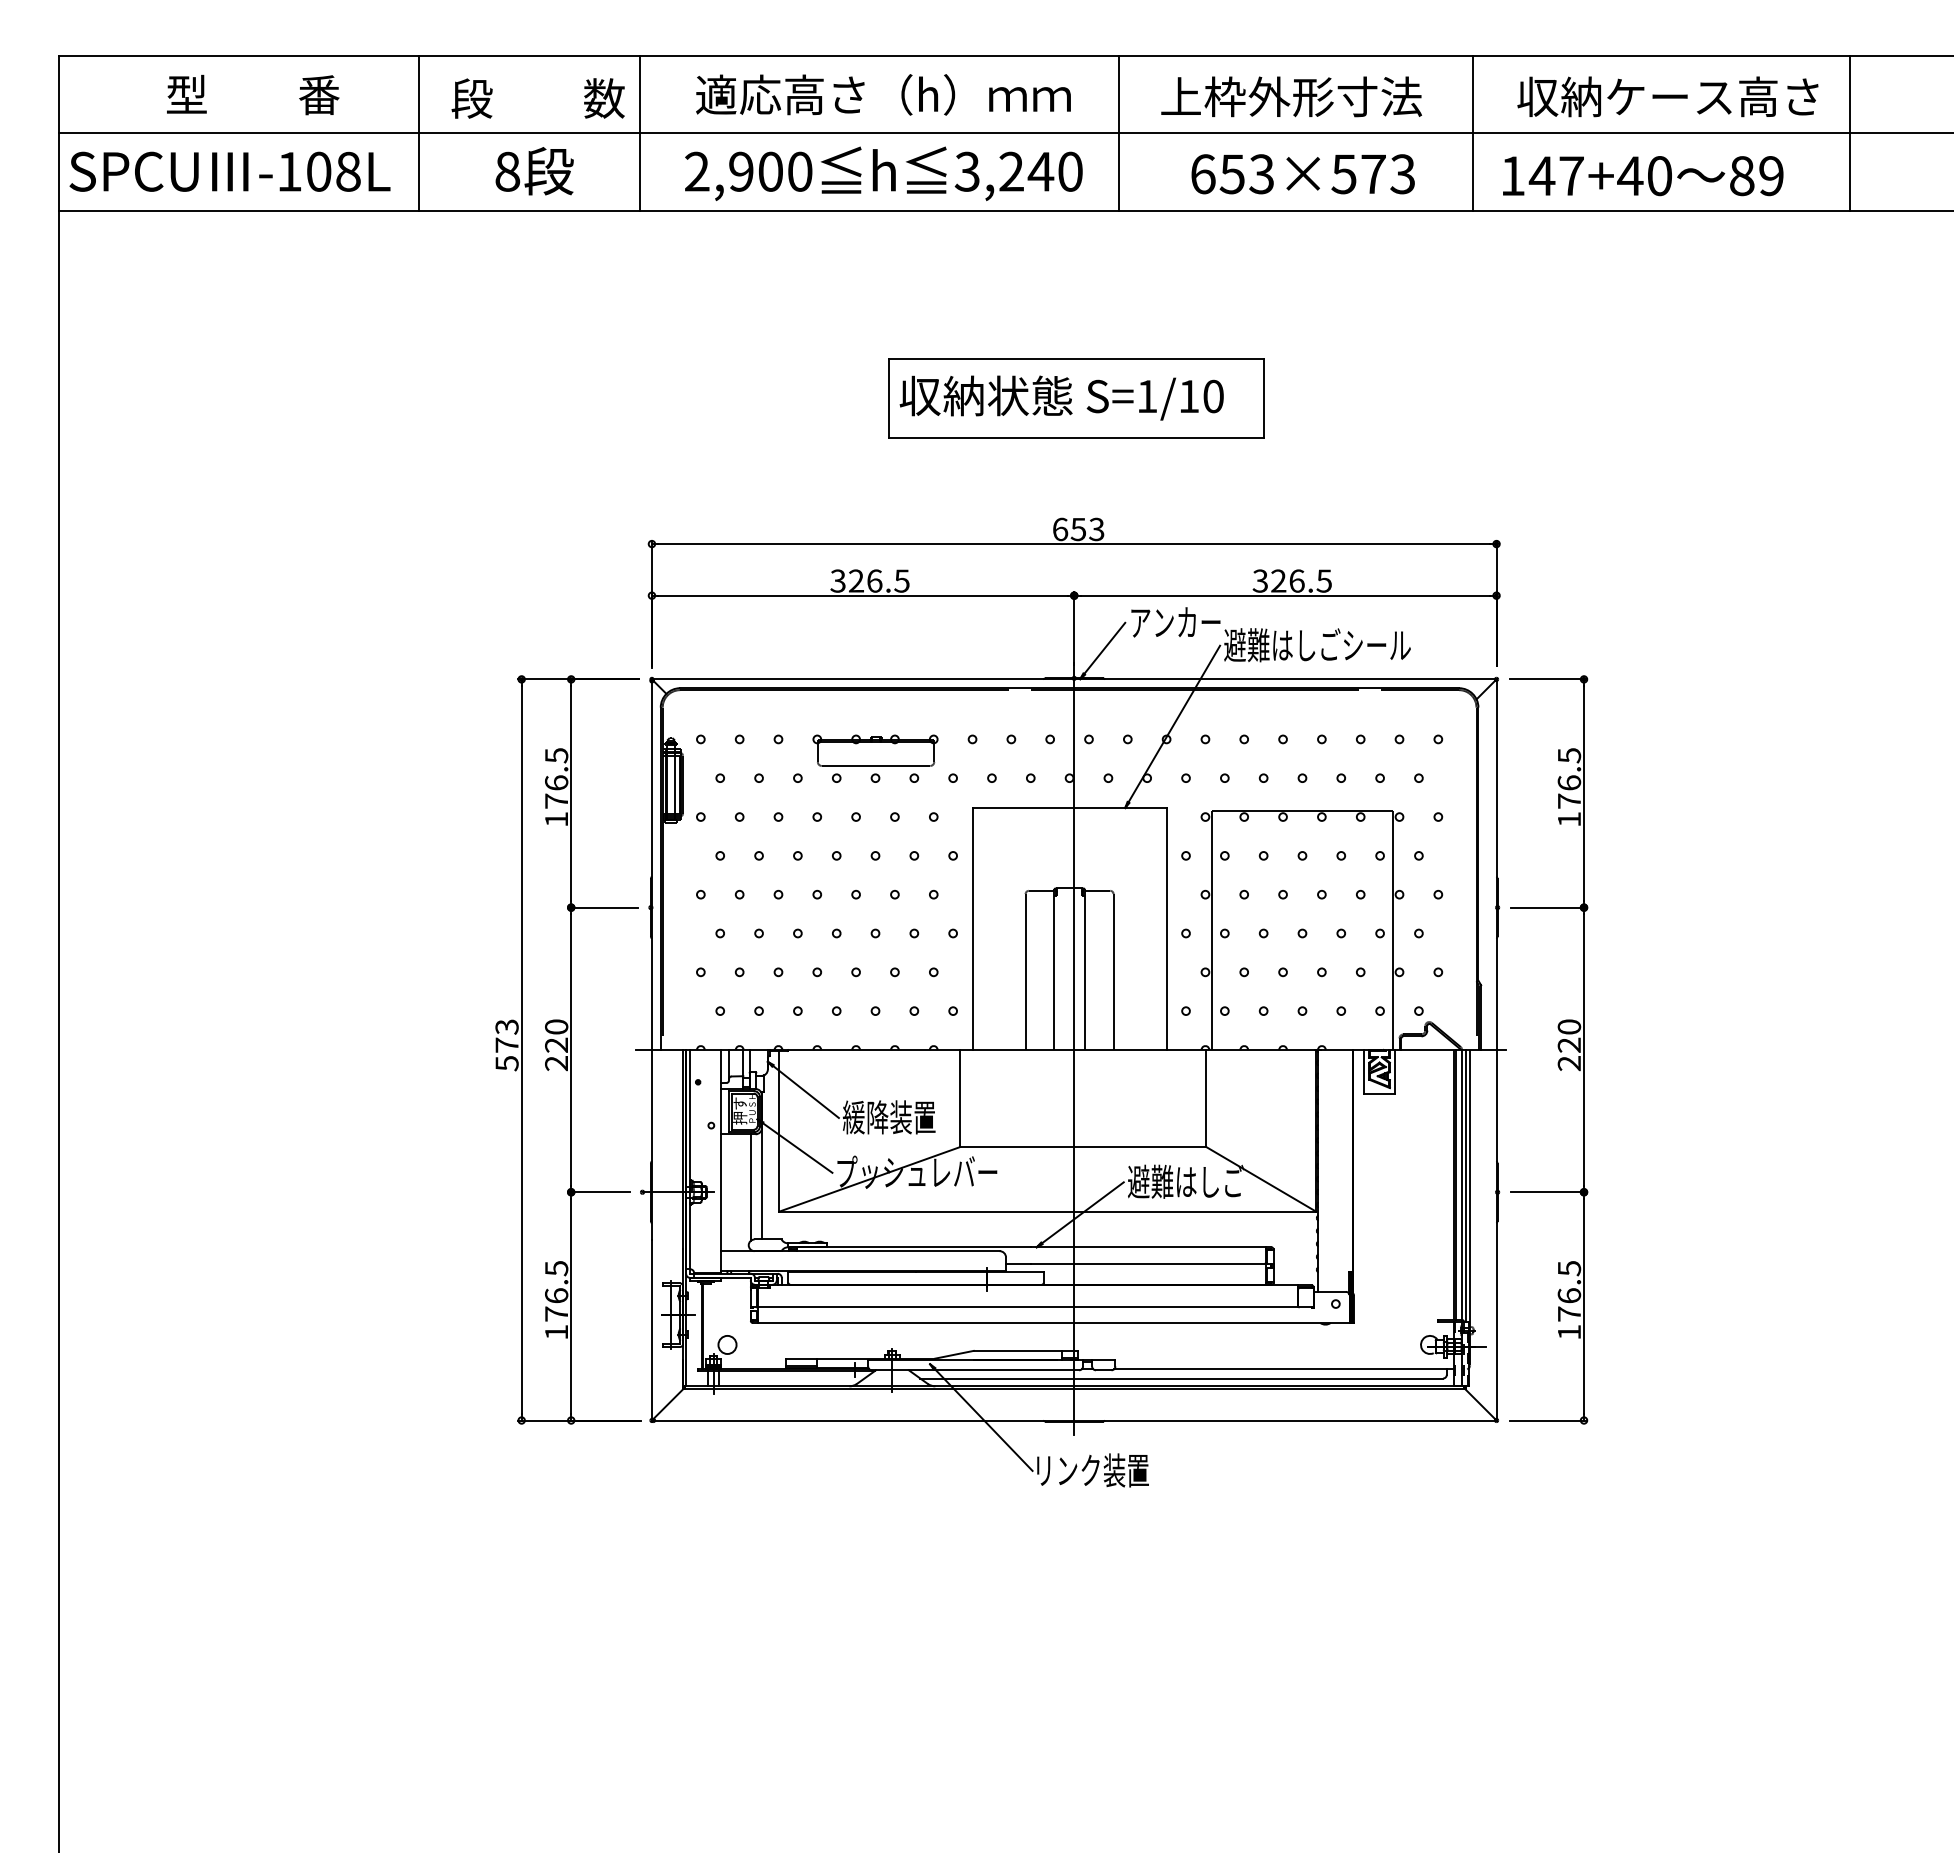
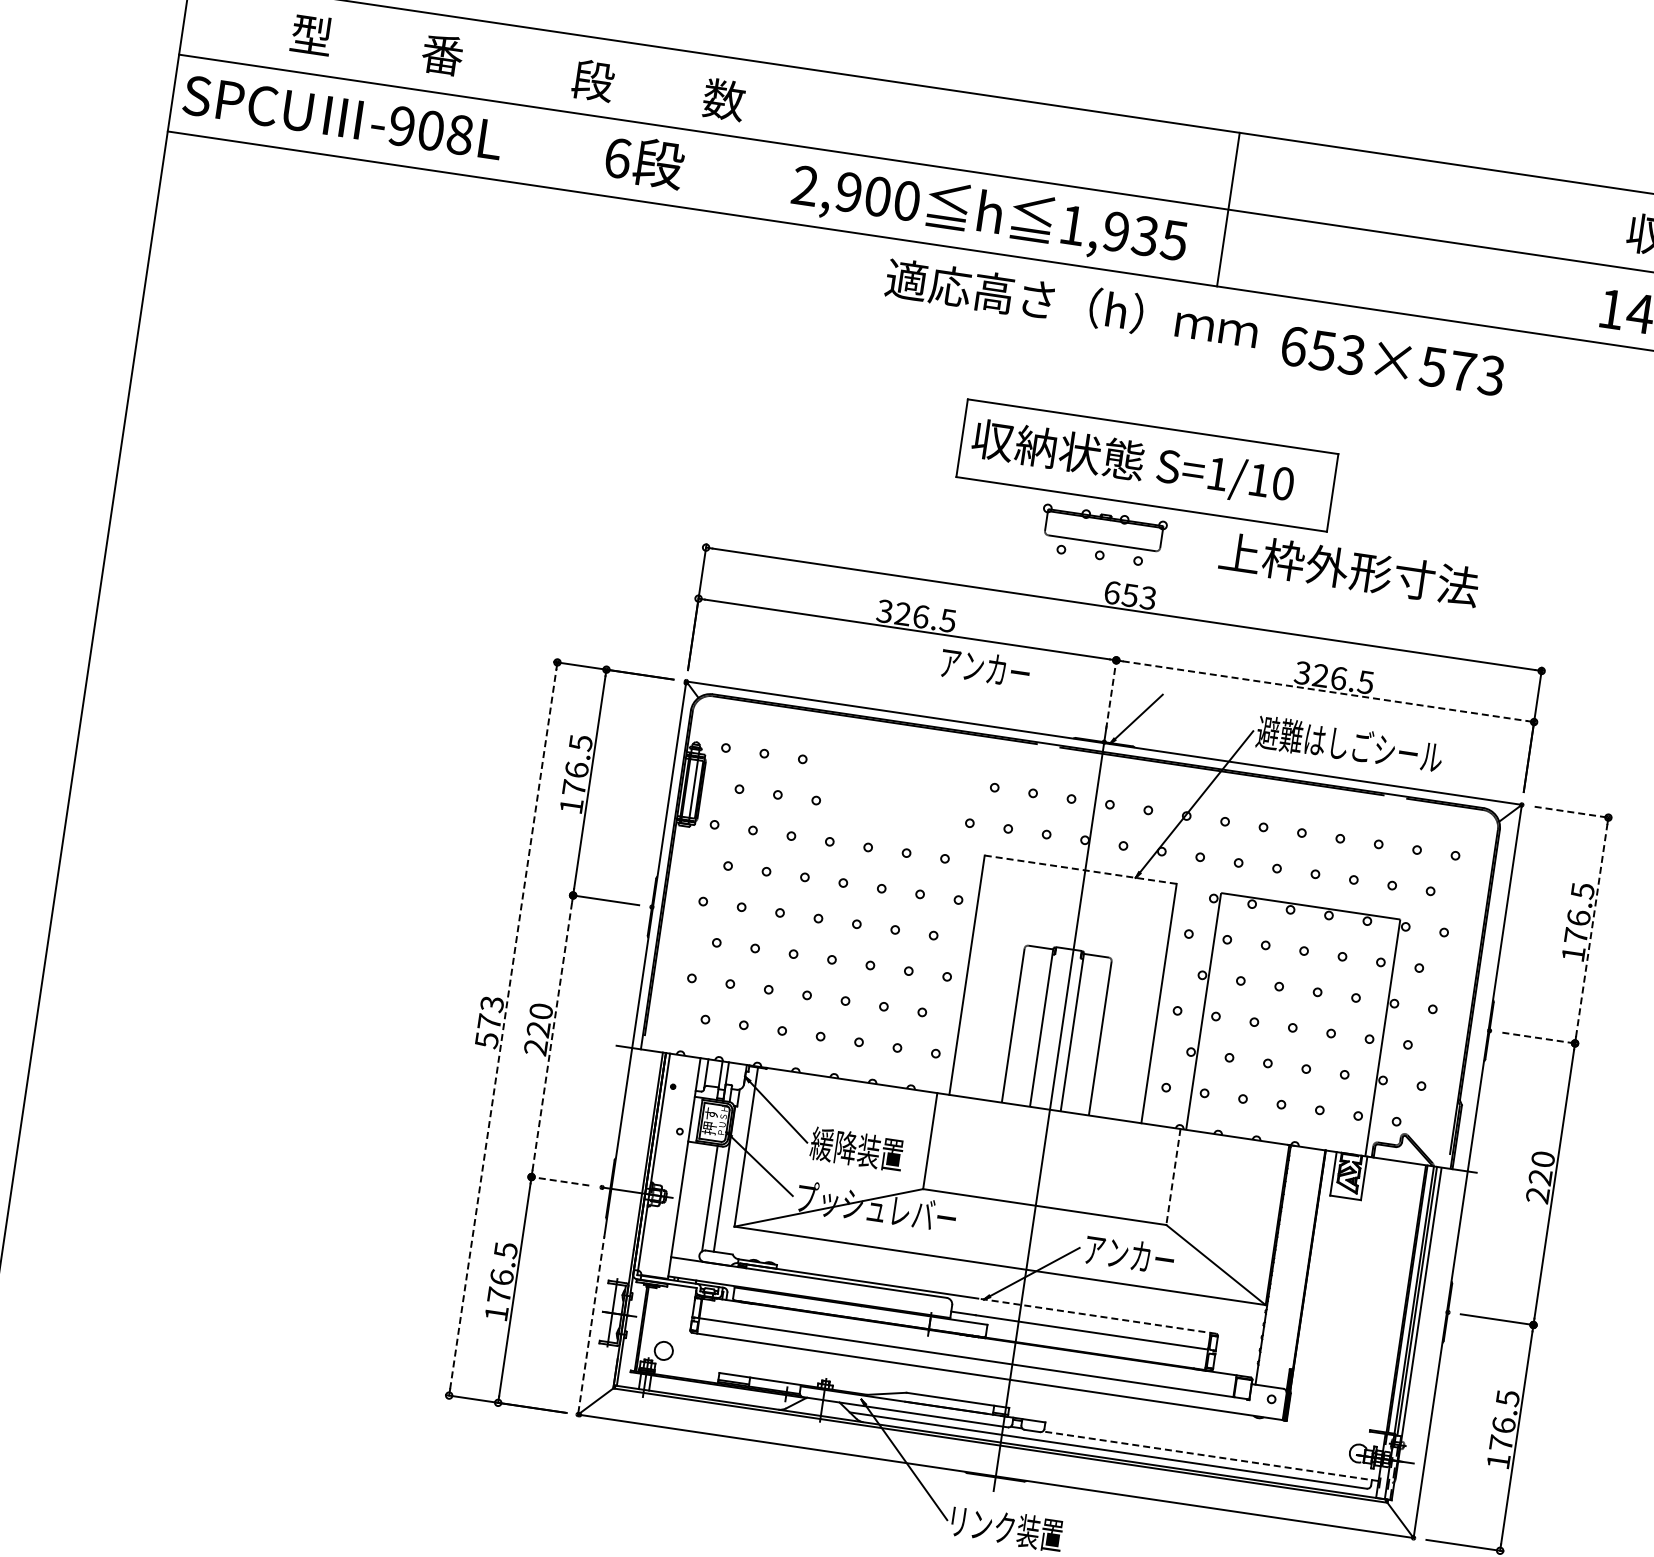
text: (883, 94) -> (1072, 303), moved
text: (1291, 96) -> (1349, 569), moved
line: (419, 133) -> (536, 107), removed
line: (640, 133) -> (754, 139), removed
line: (1473, 133) -> (1578, 261), removed
text: (289, 171) -> (401, 126), -108L -> -908L
text: (507, 171) -> (617, 157), 8 -> 6
text: (1018, 171) -> (1123, 232), 3,240 -> 1,935
text: (1302, 174) -> (1392, 361), moved
line: (1285, 595) -> (1325, 691), solid -> dashed
text: (1175, 622) -> (985, 668), moved
line: (1074, 628) -> (1111, 692), solid -> dashed
line: (1548, 679) -> (1573, 812), solid -> dashed
part: (875, 758) -> (1102, 535), moved
line: (1584, 793) -> (1592, 930), solid -> dashed
line: (1069, 808) -> (1080, 870), solid -> dashed
line: (1549, 907) -> (1540, 1038), solid -> dashed
line: (521, 1049) -> (503, 1028), solid -> dashed
line: (571, 1049) -> (552, 1035), solid -> dashed
line: (1206, 1098) -> (1173, 1177), solid -> dashed
text: (1185, 1181) -> (1140, 1256), 避難はしご -> アンカー
line: (598, 1192) -> (558, 1181), solid -> dashed
line: (1150, 1247) -> (1096, 1316), solid -> dashed
line: (651, 1329) -> (590, 1324), solid -> dashed
line: (1283, 1369) -> (1210, 1456), solid -> dashed

